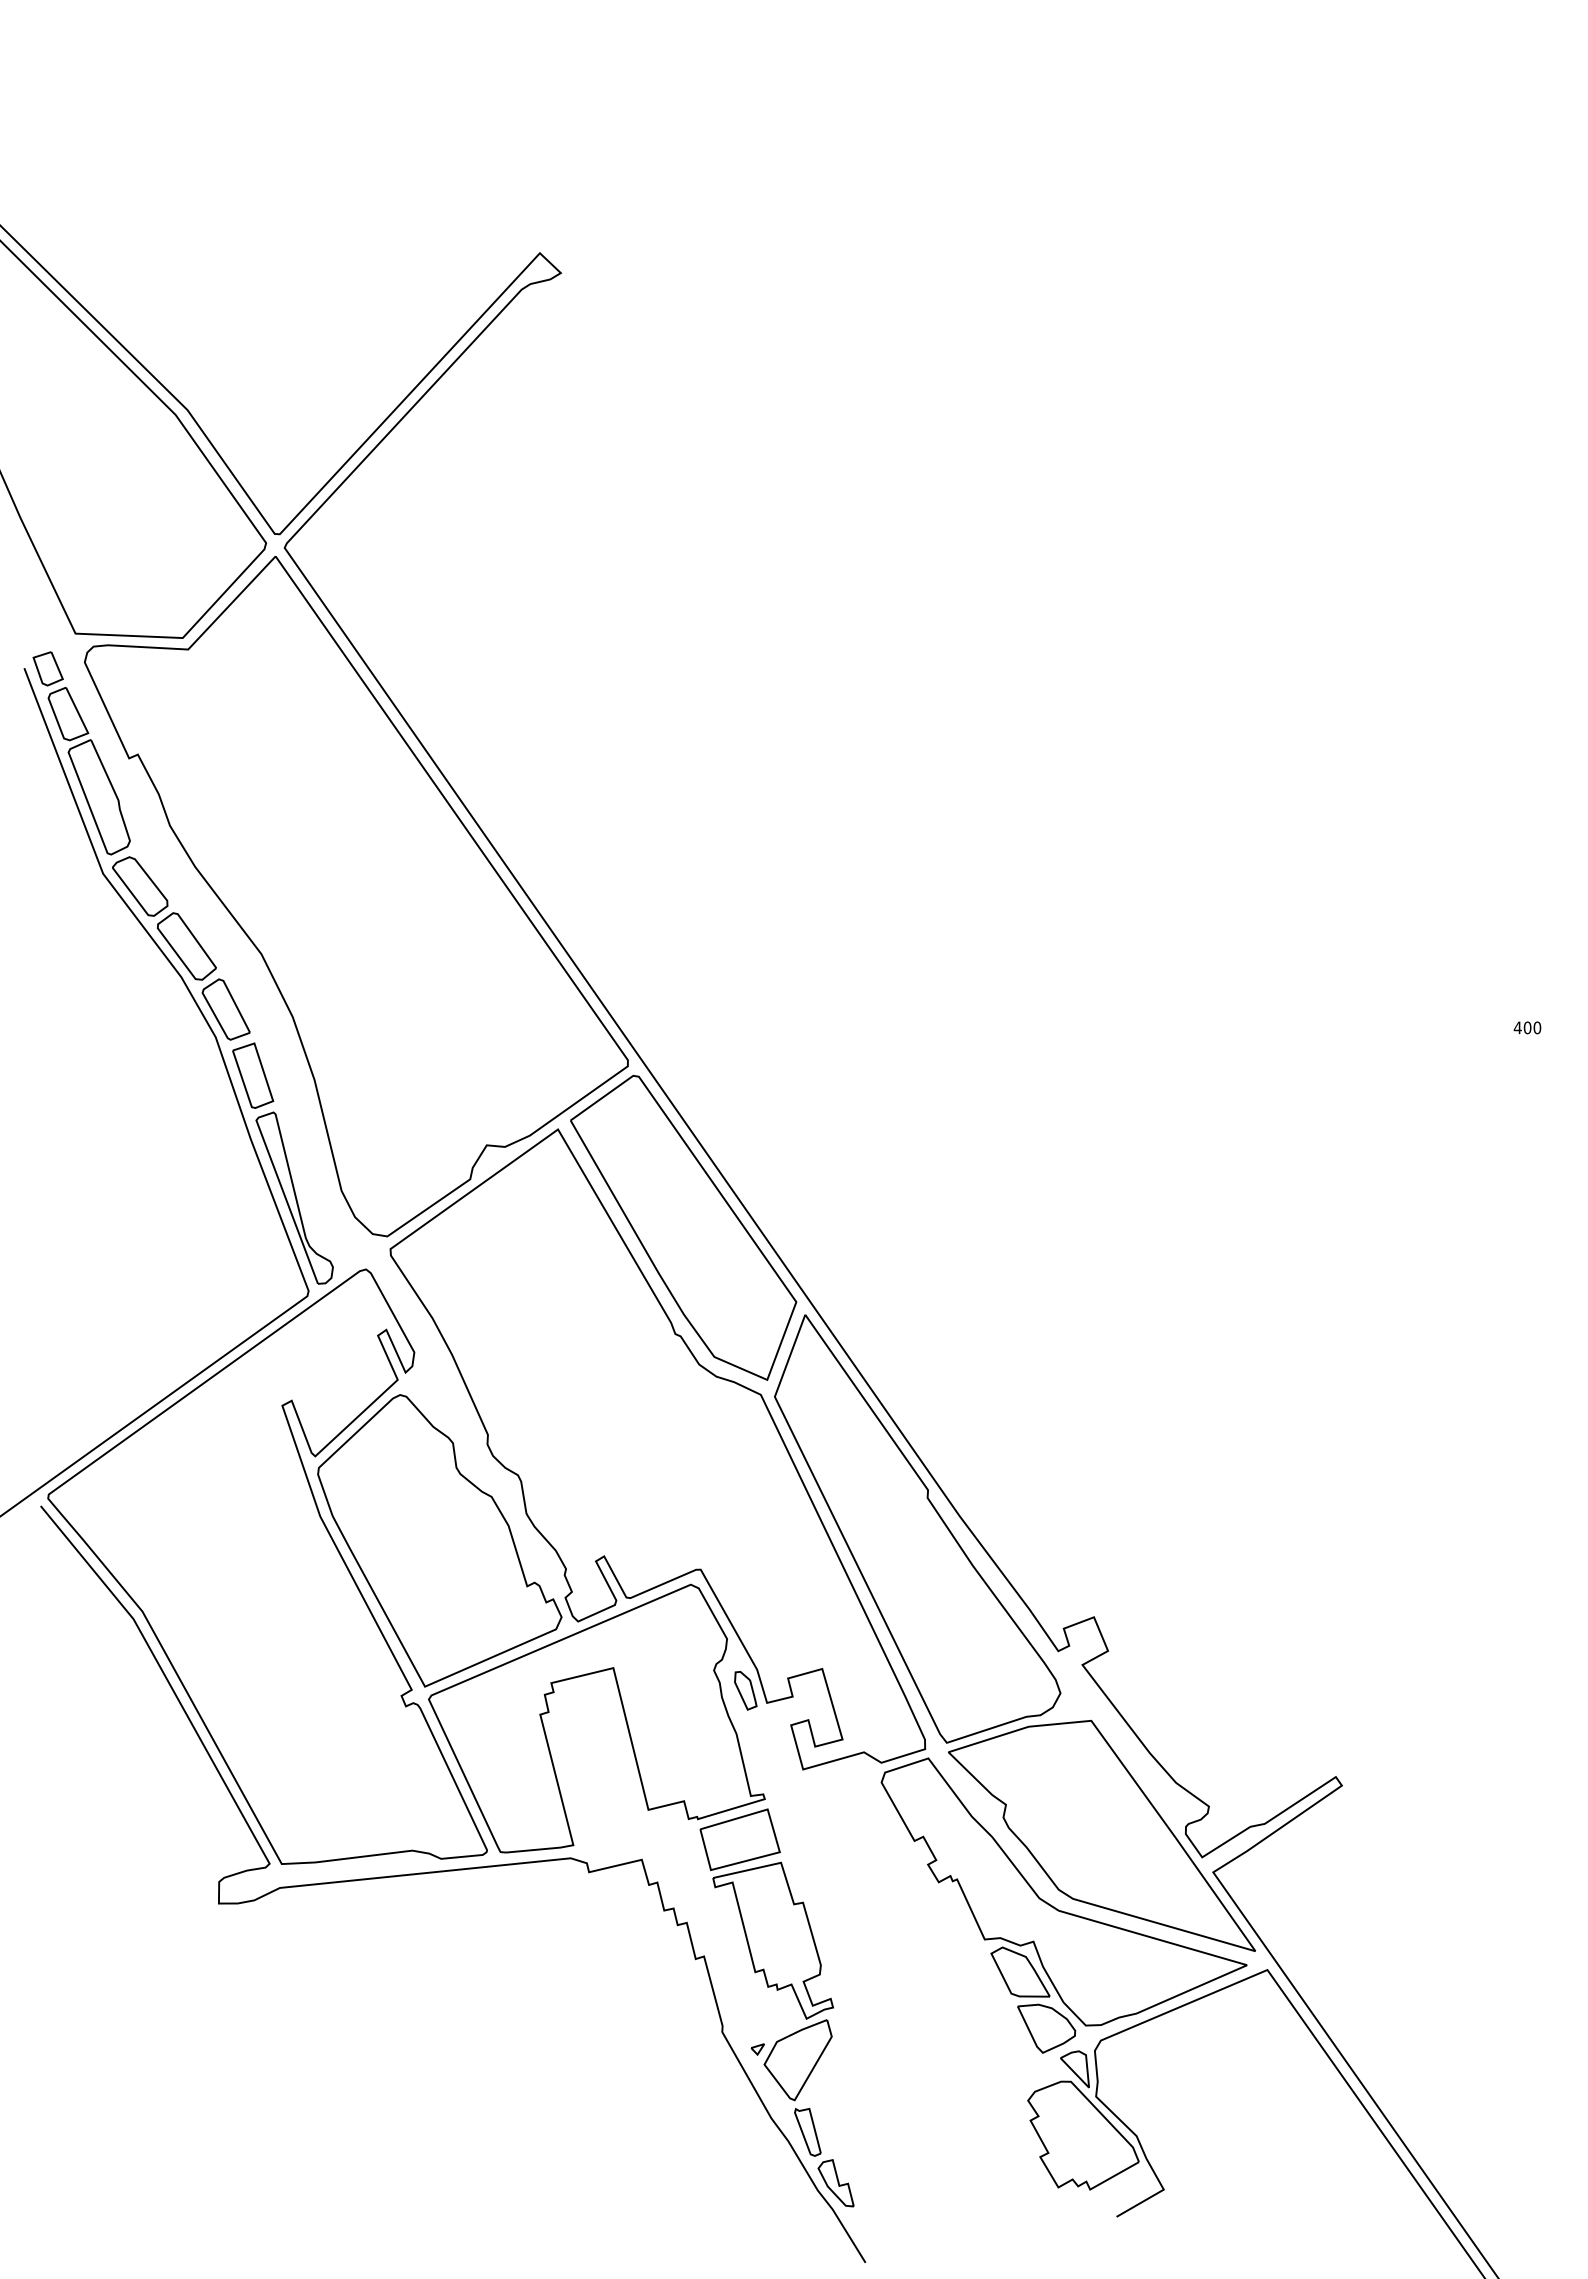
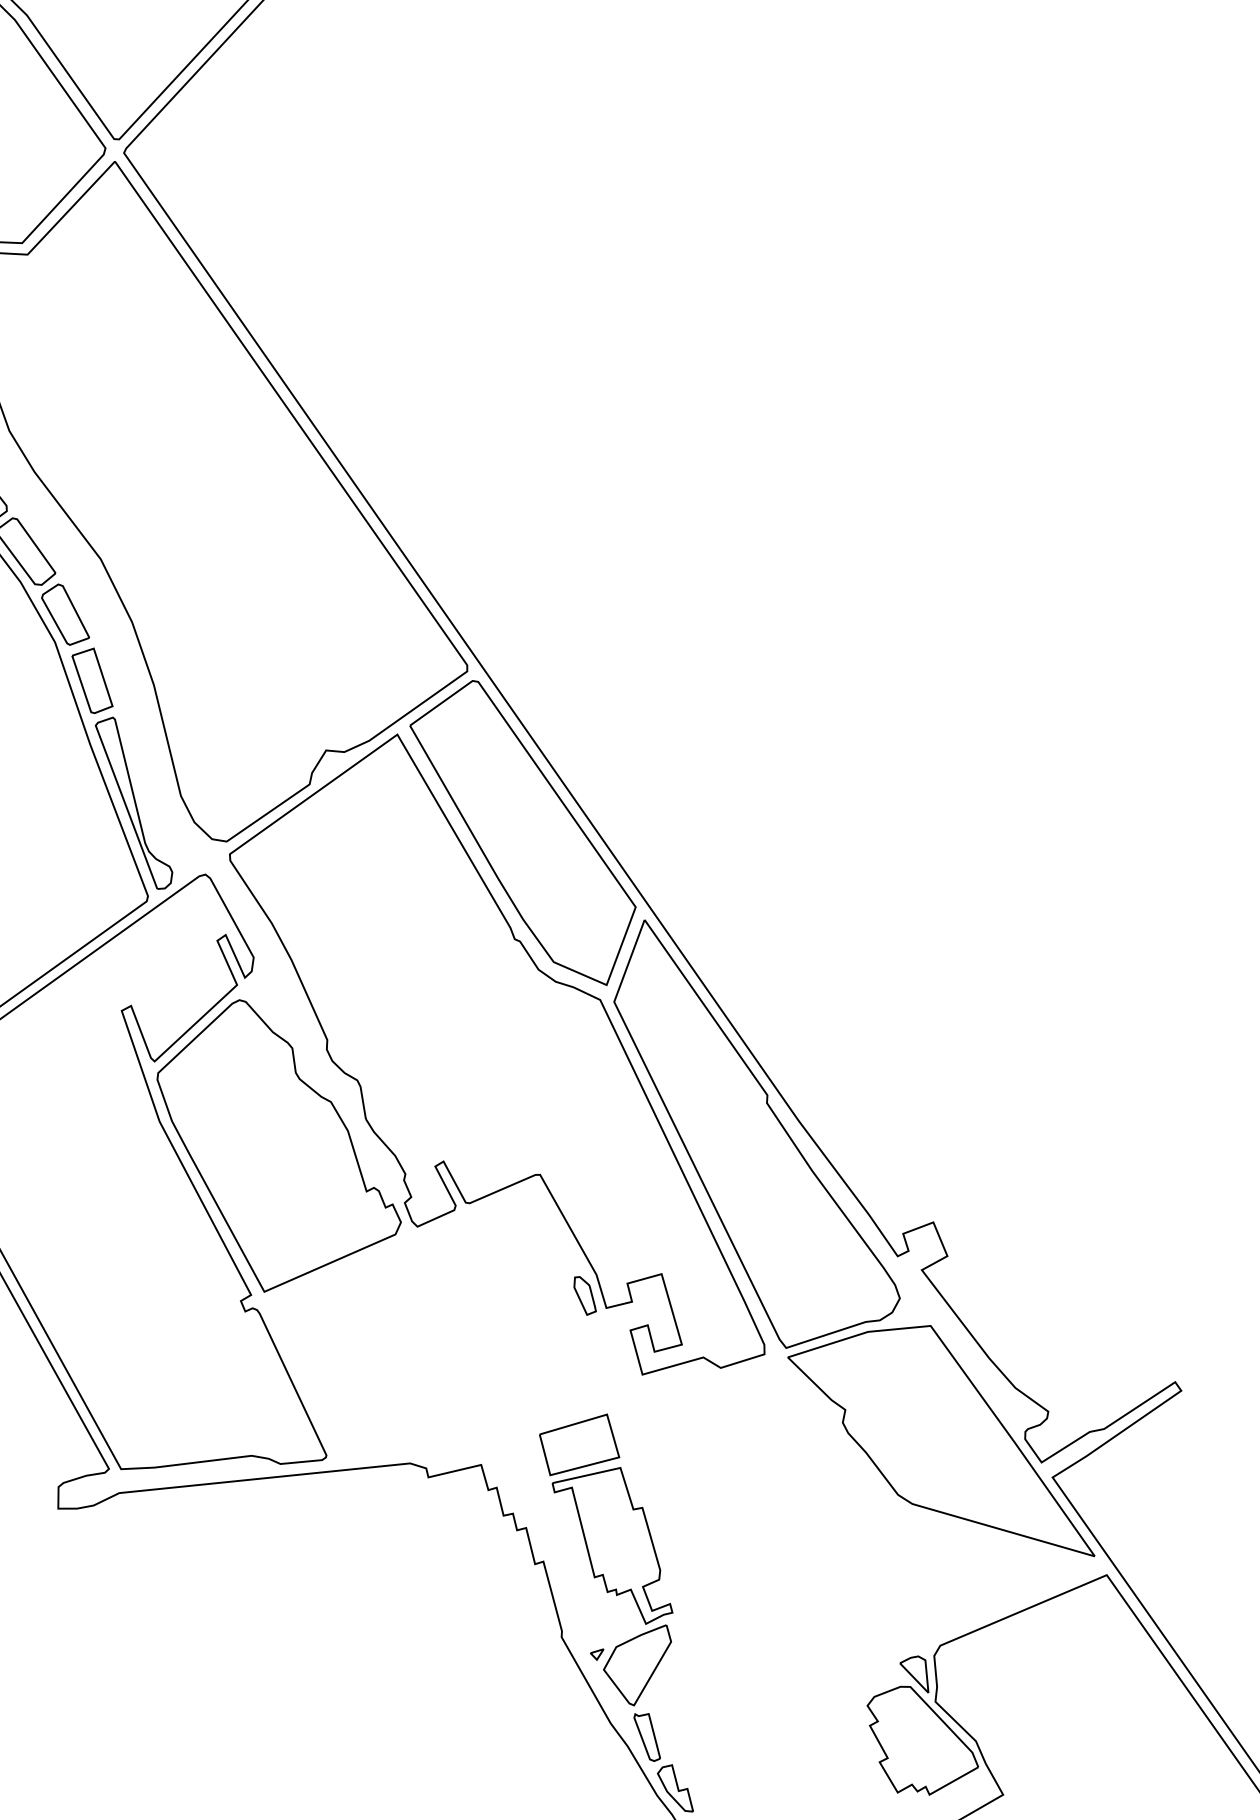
part: (623, 1713) -> (462, 1318), removed
part: (1063, 1905) -> (902, 1510), removed

